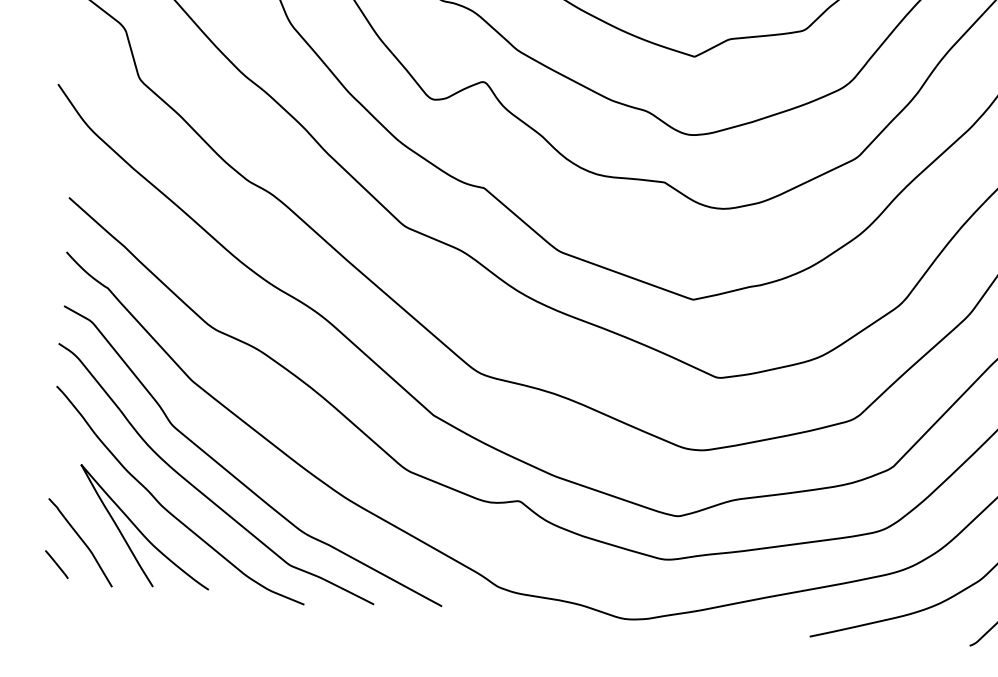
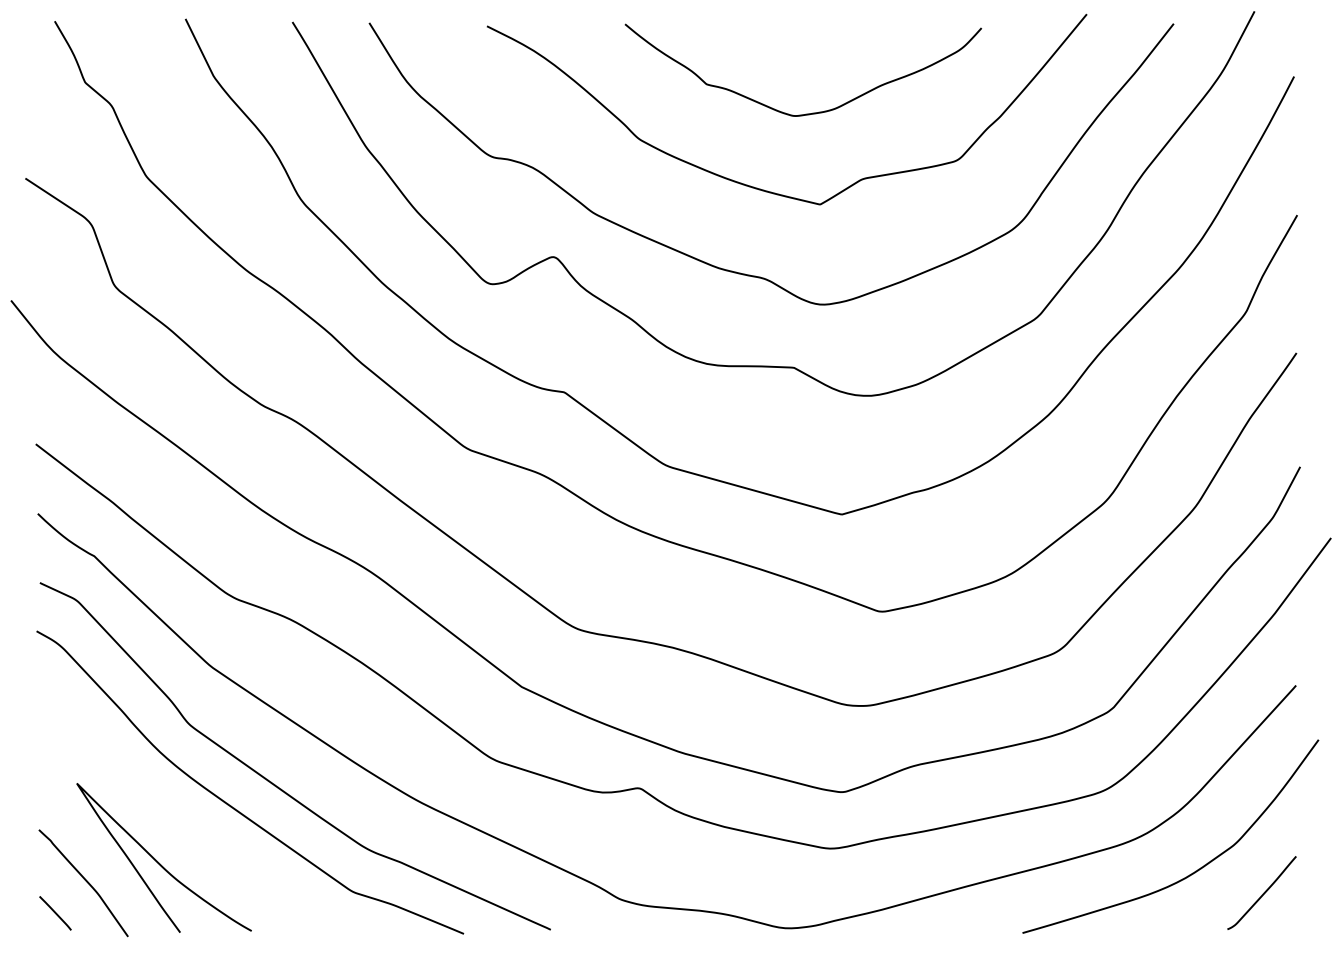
curve: (168, 510) -> (192, 833), removed

